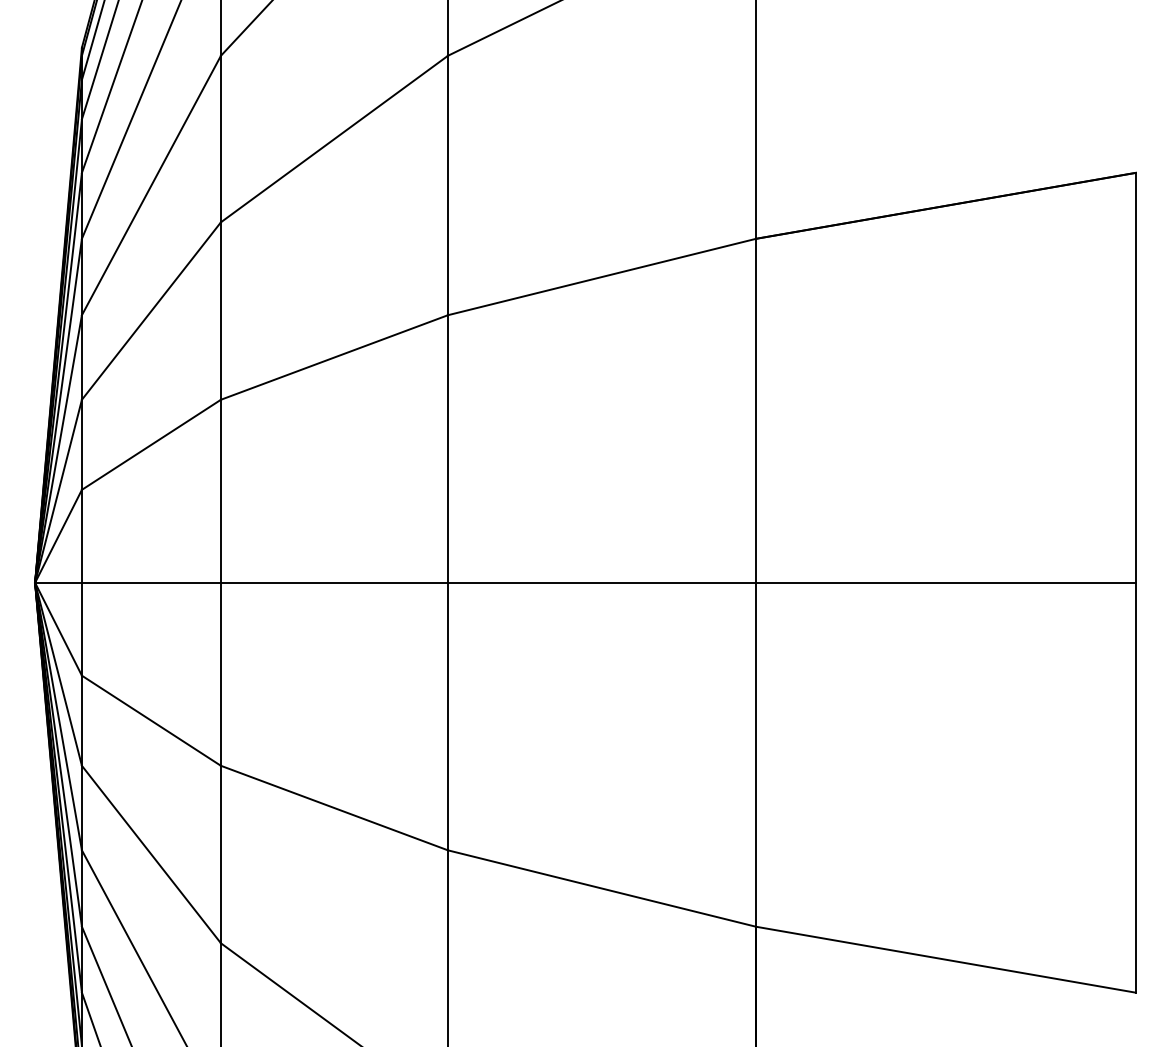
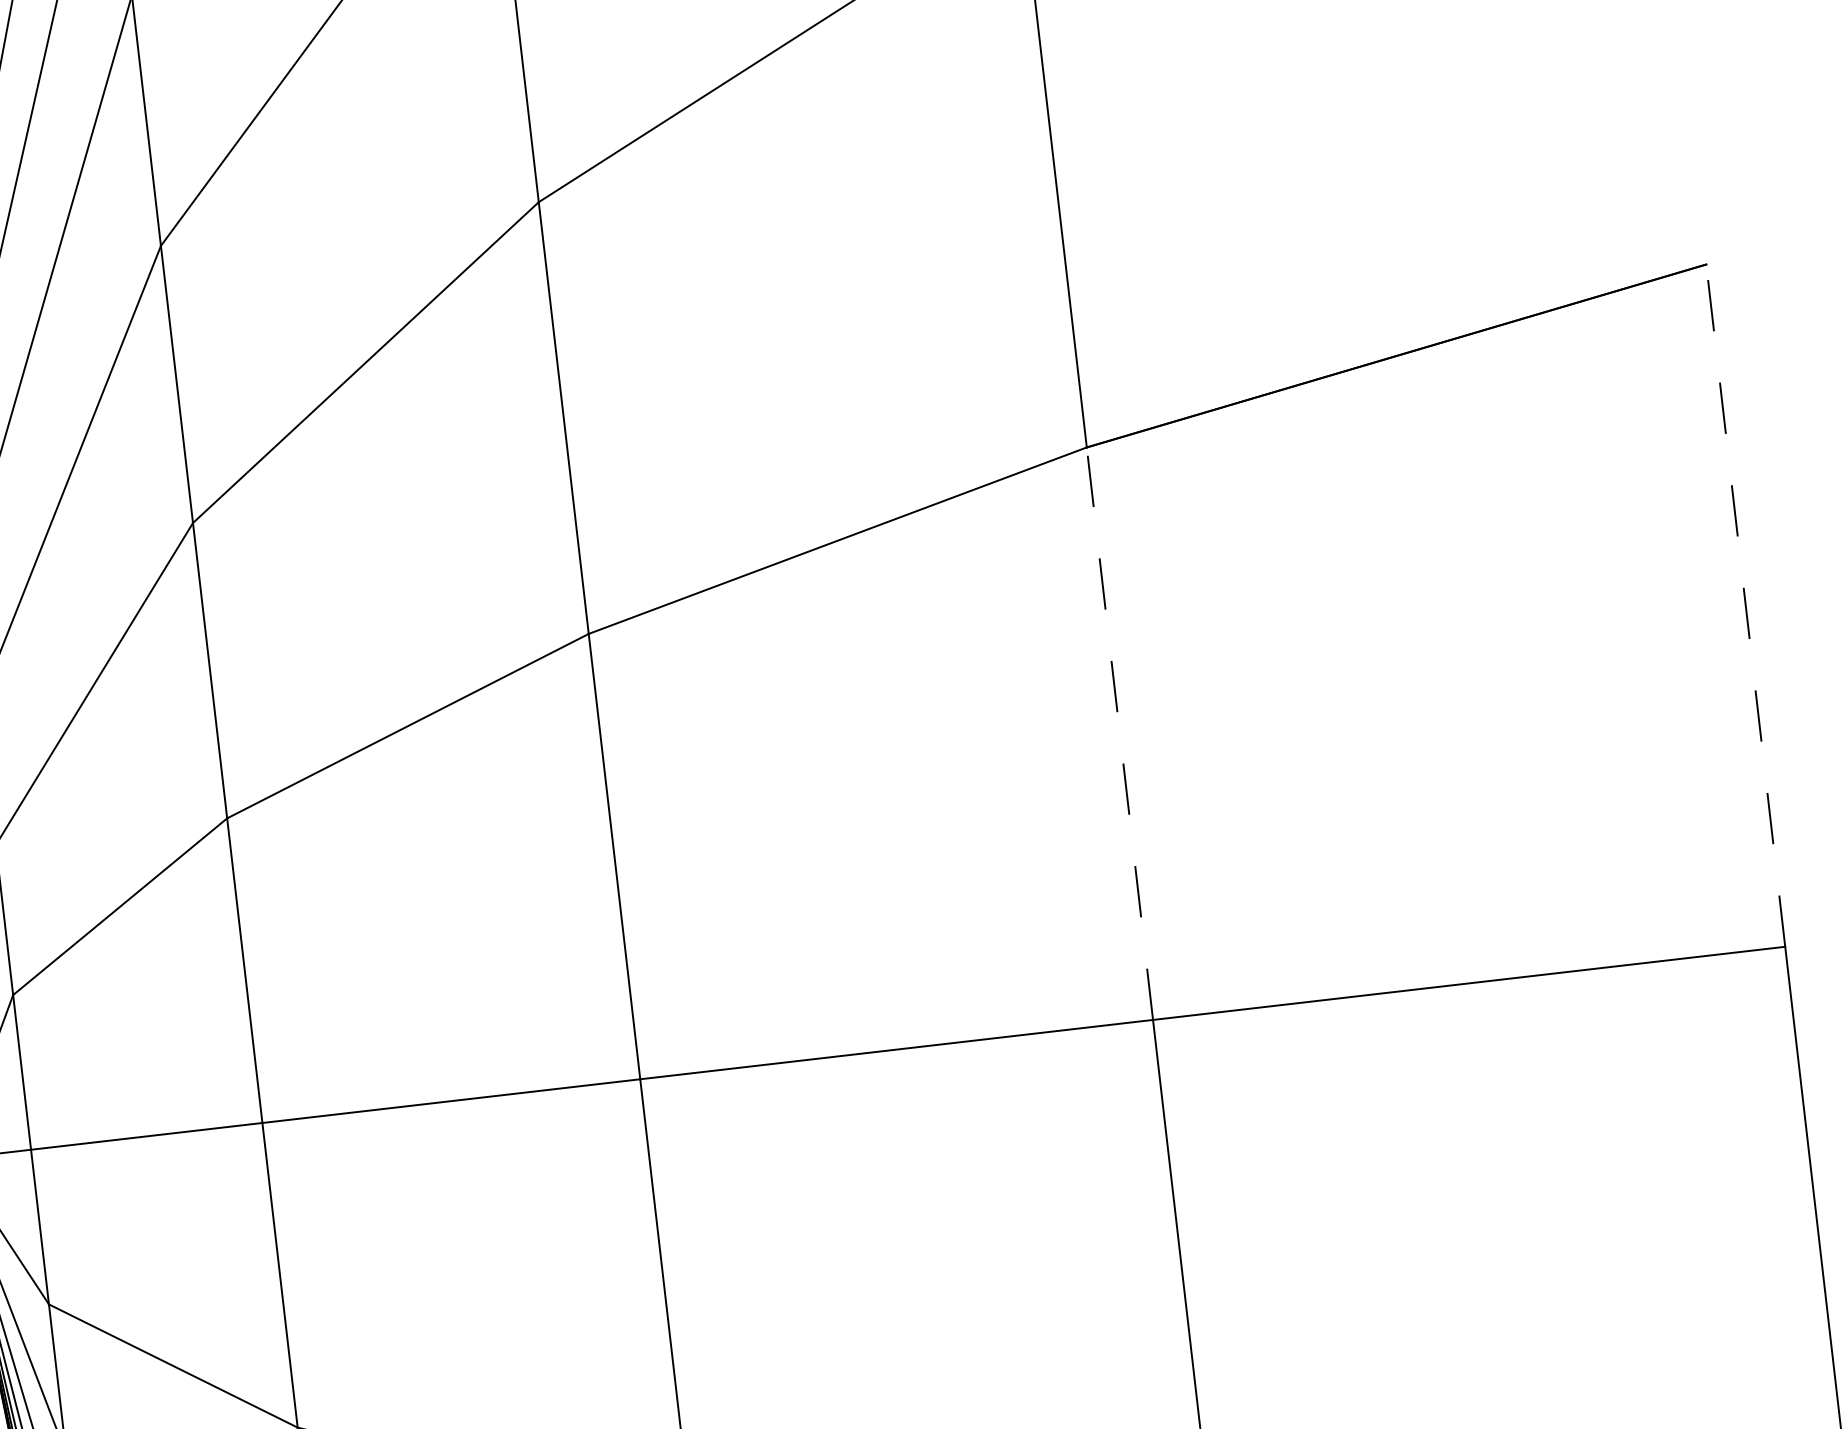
line: (1135, 377) -> (1745, 605), solid -> dashed
line: (756, 410) -> (1120, 733), solid -> dashed

